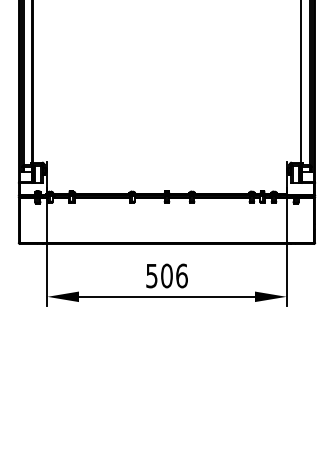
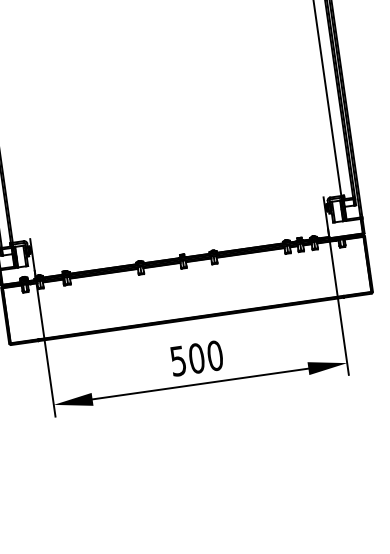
text: (181, 275) -> (214, 355), 506 -> 500

